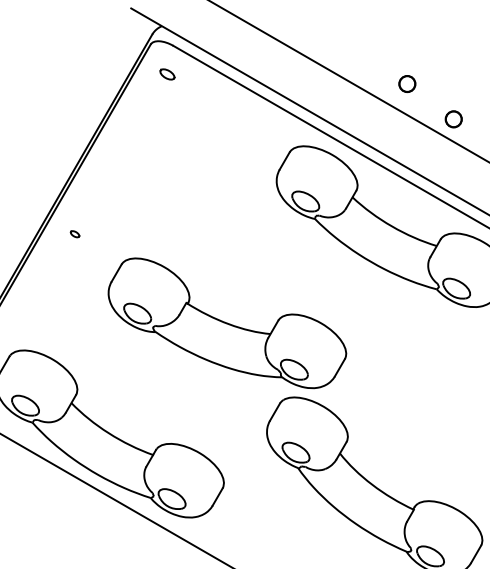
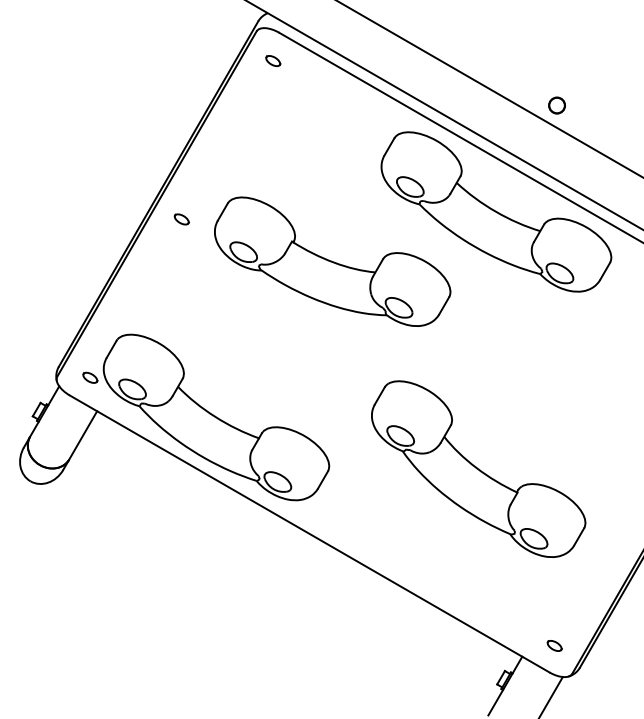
circle: (406, 83) -> (510, 70), removed
part: (74, 234) -> (181, 219), size x1.67
part: (227, 323) -> (332, 261), moved

